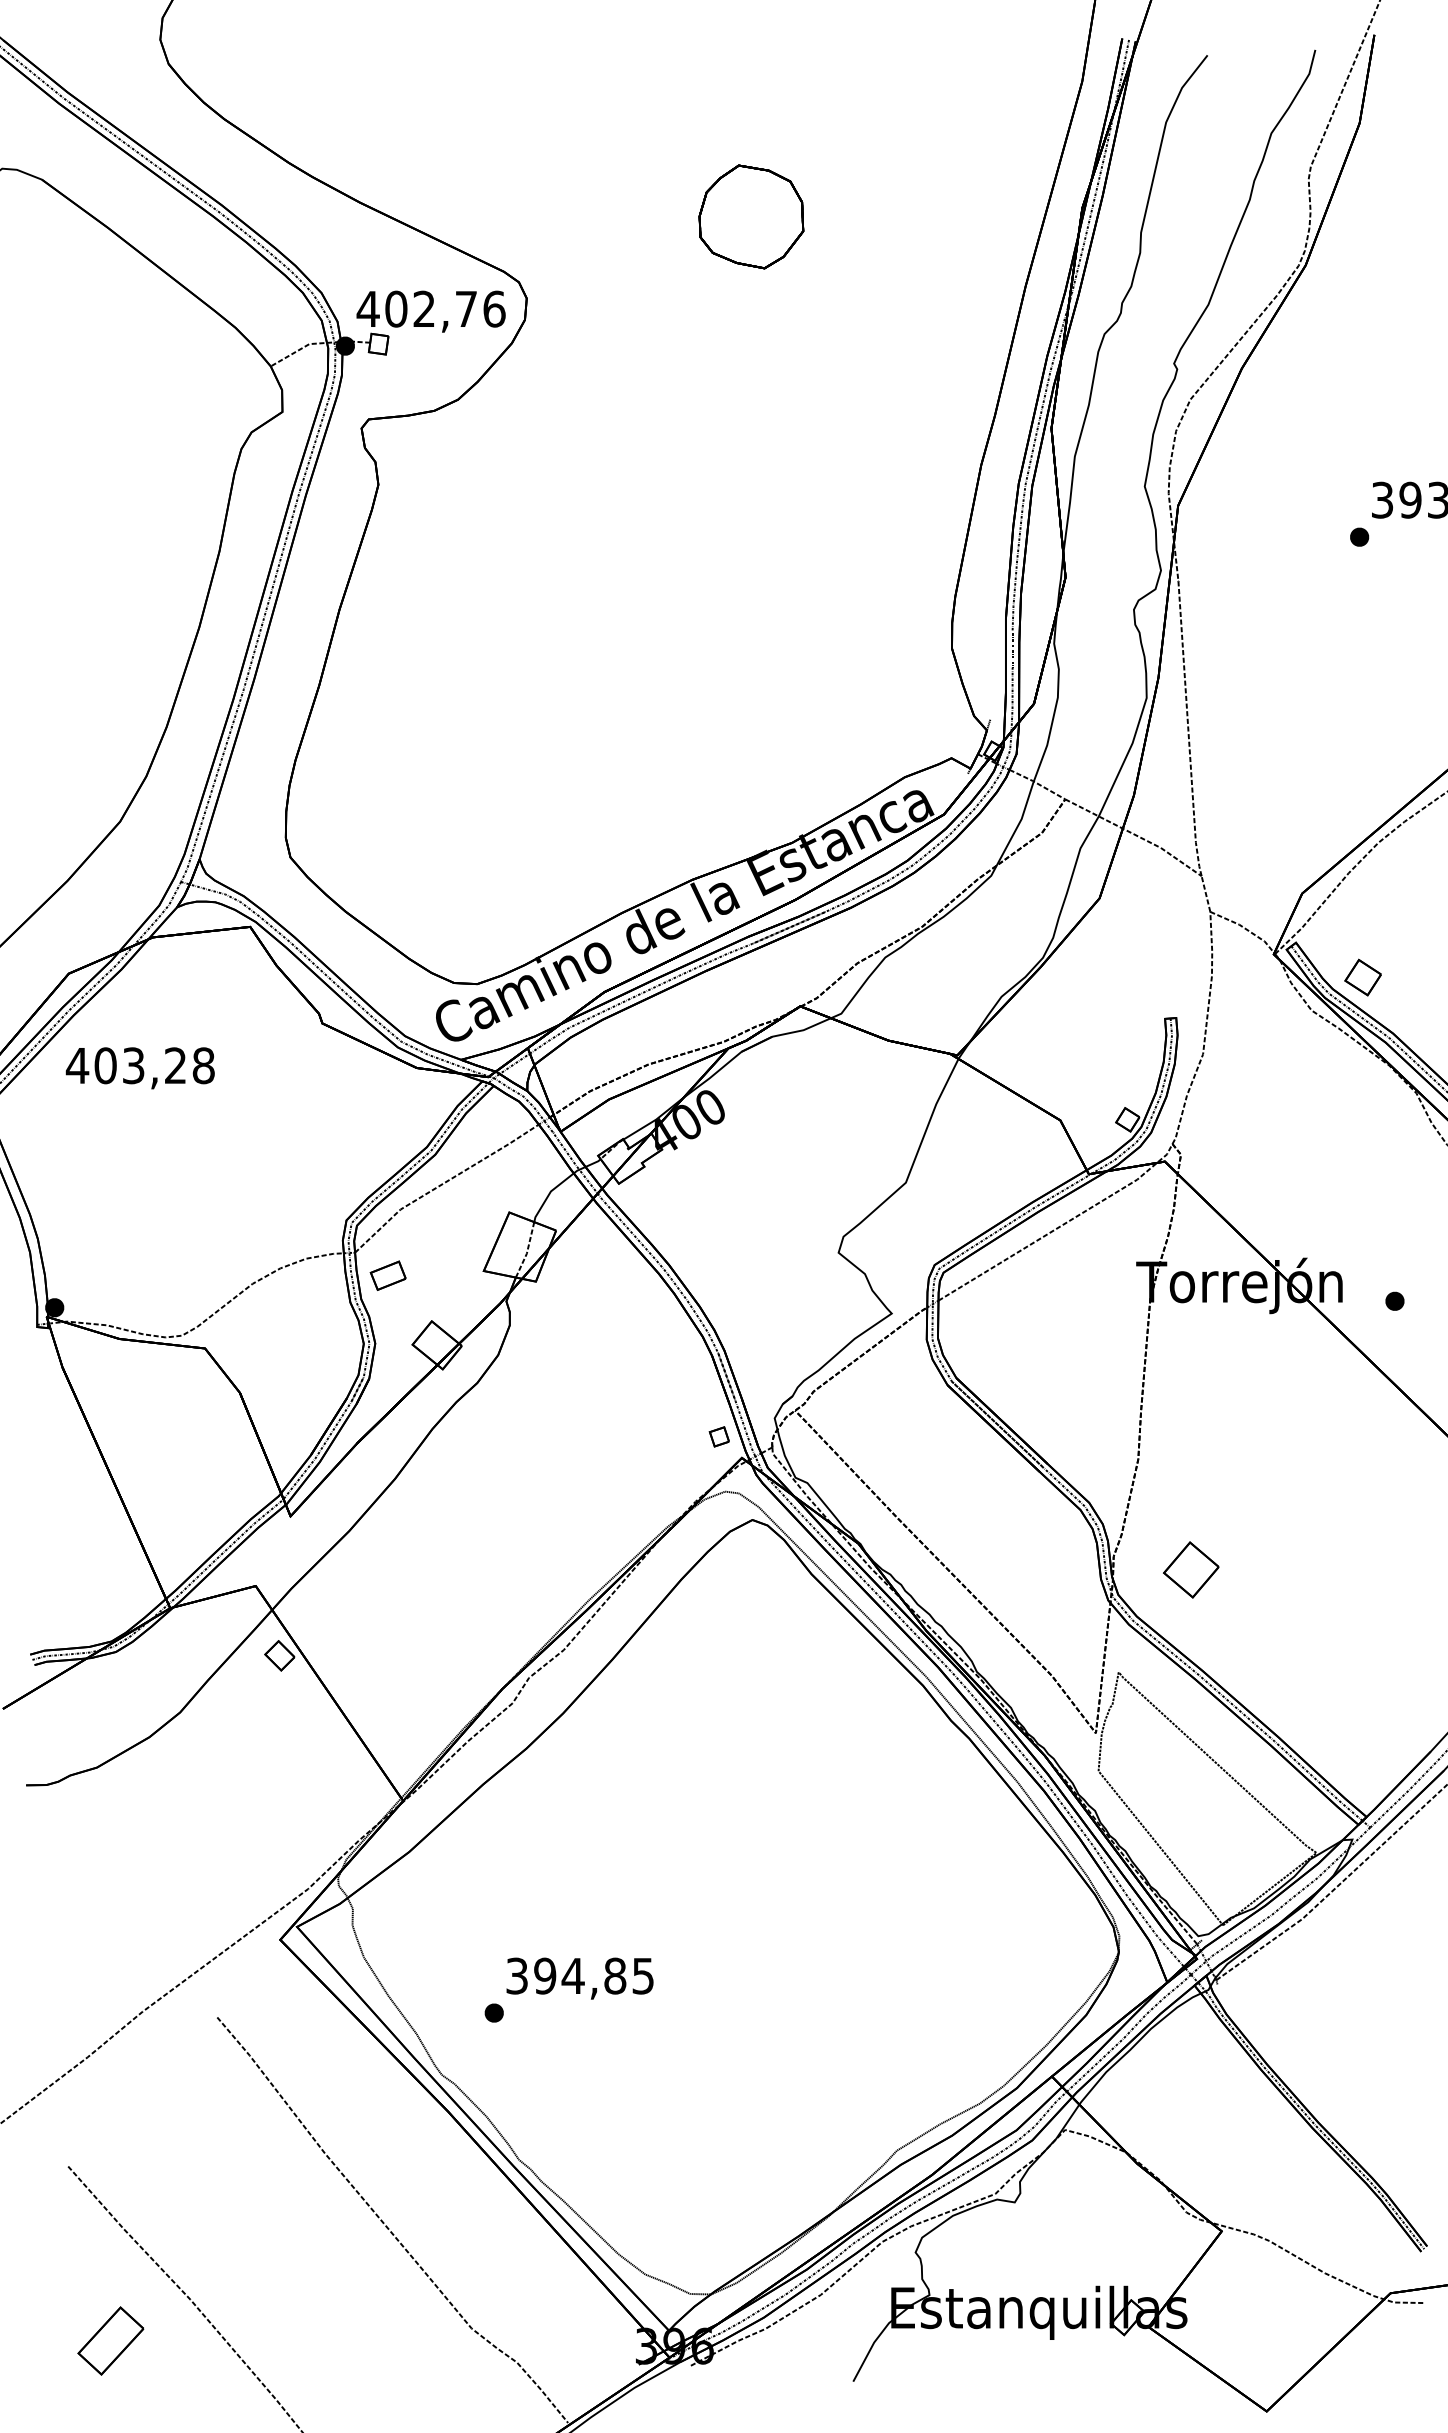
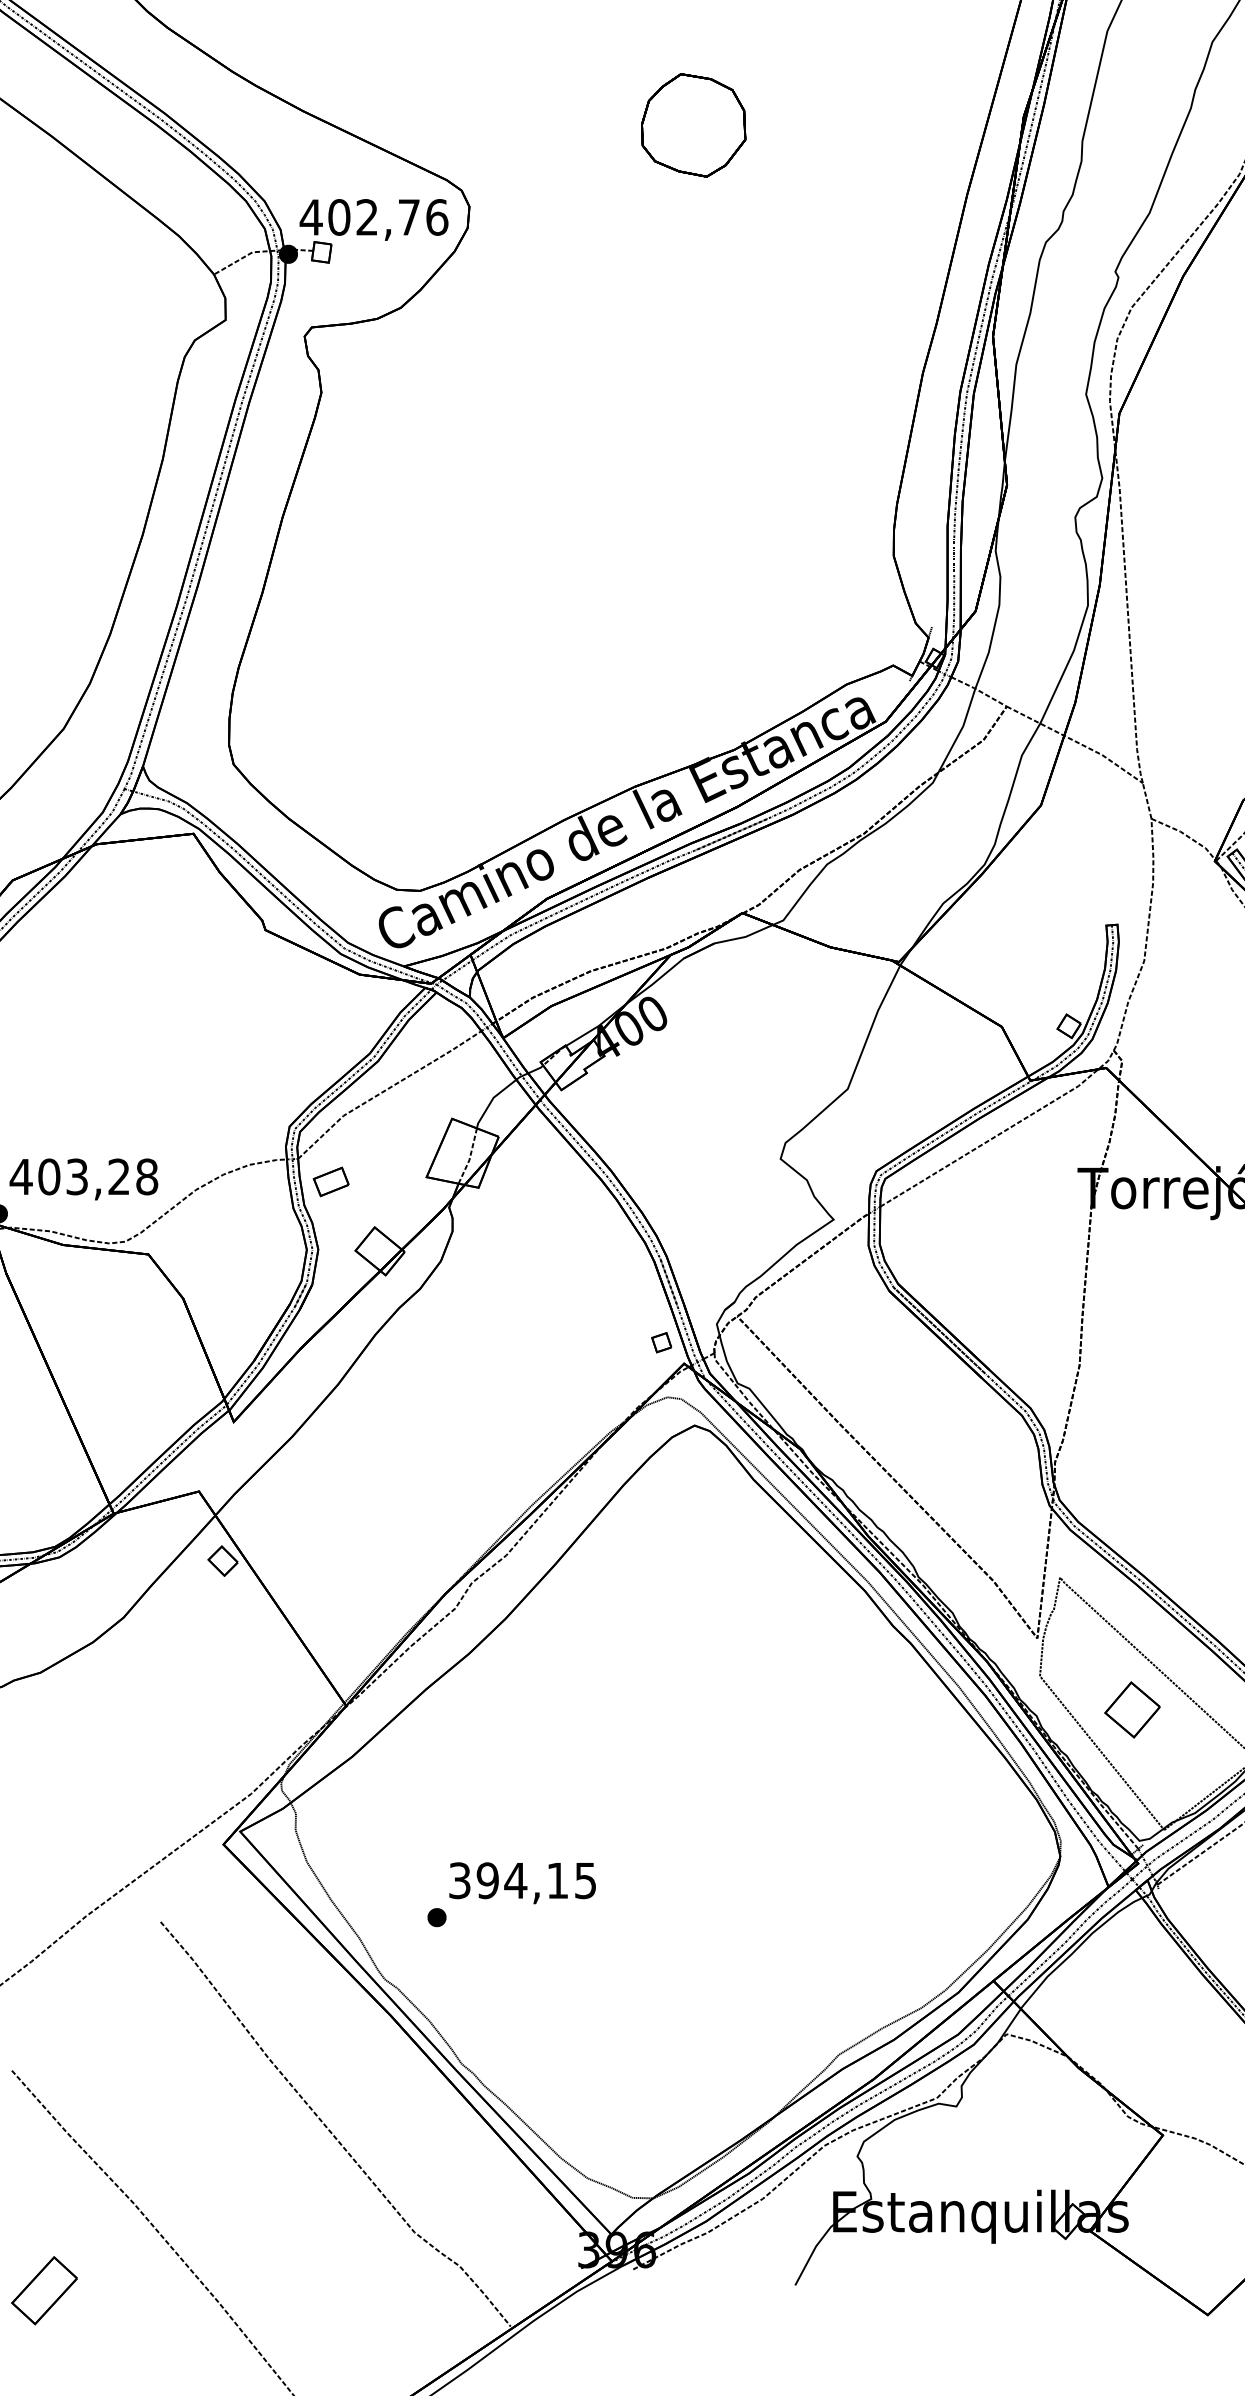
text: (139, 1068) -> (83, 1179), moved
part: (1191, 1569) -> (1132, 1709), moved
text: (615, 1975) -> (558, 1880), 394,85 -> 394,15
part: (110, 2340) -> (44, 2290), moved

